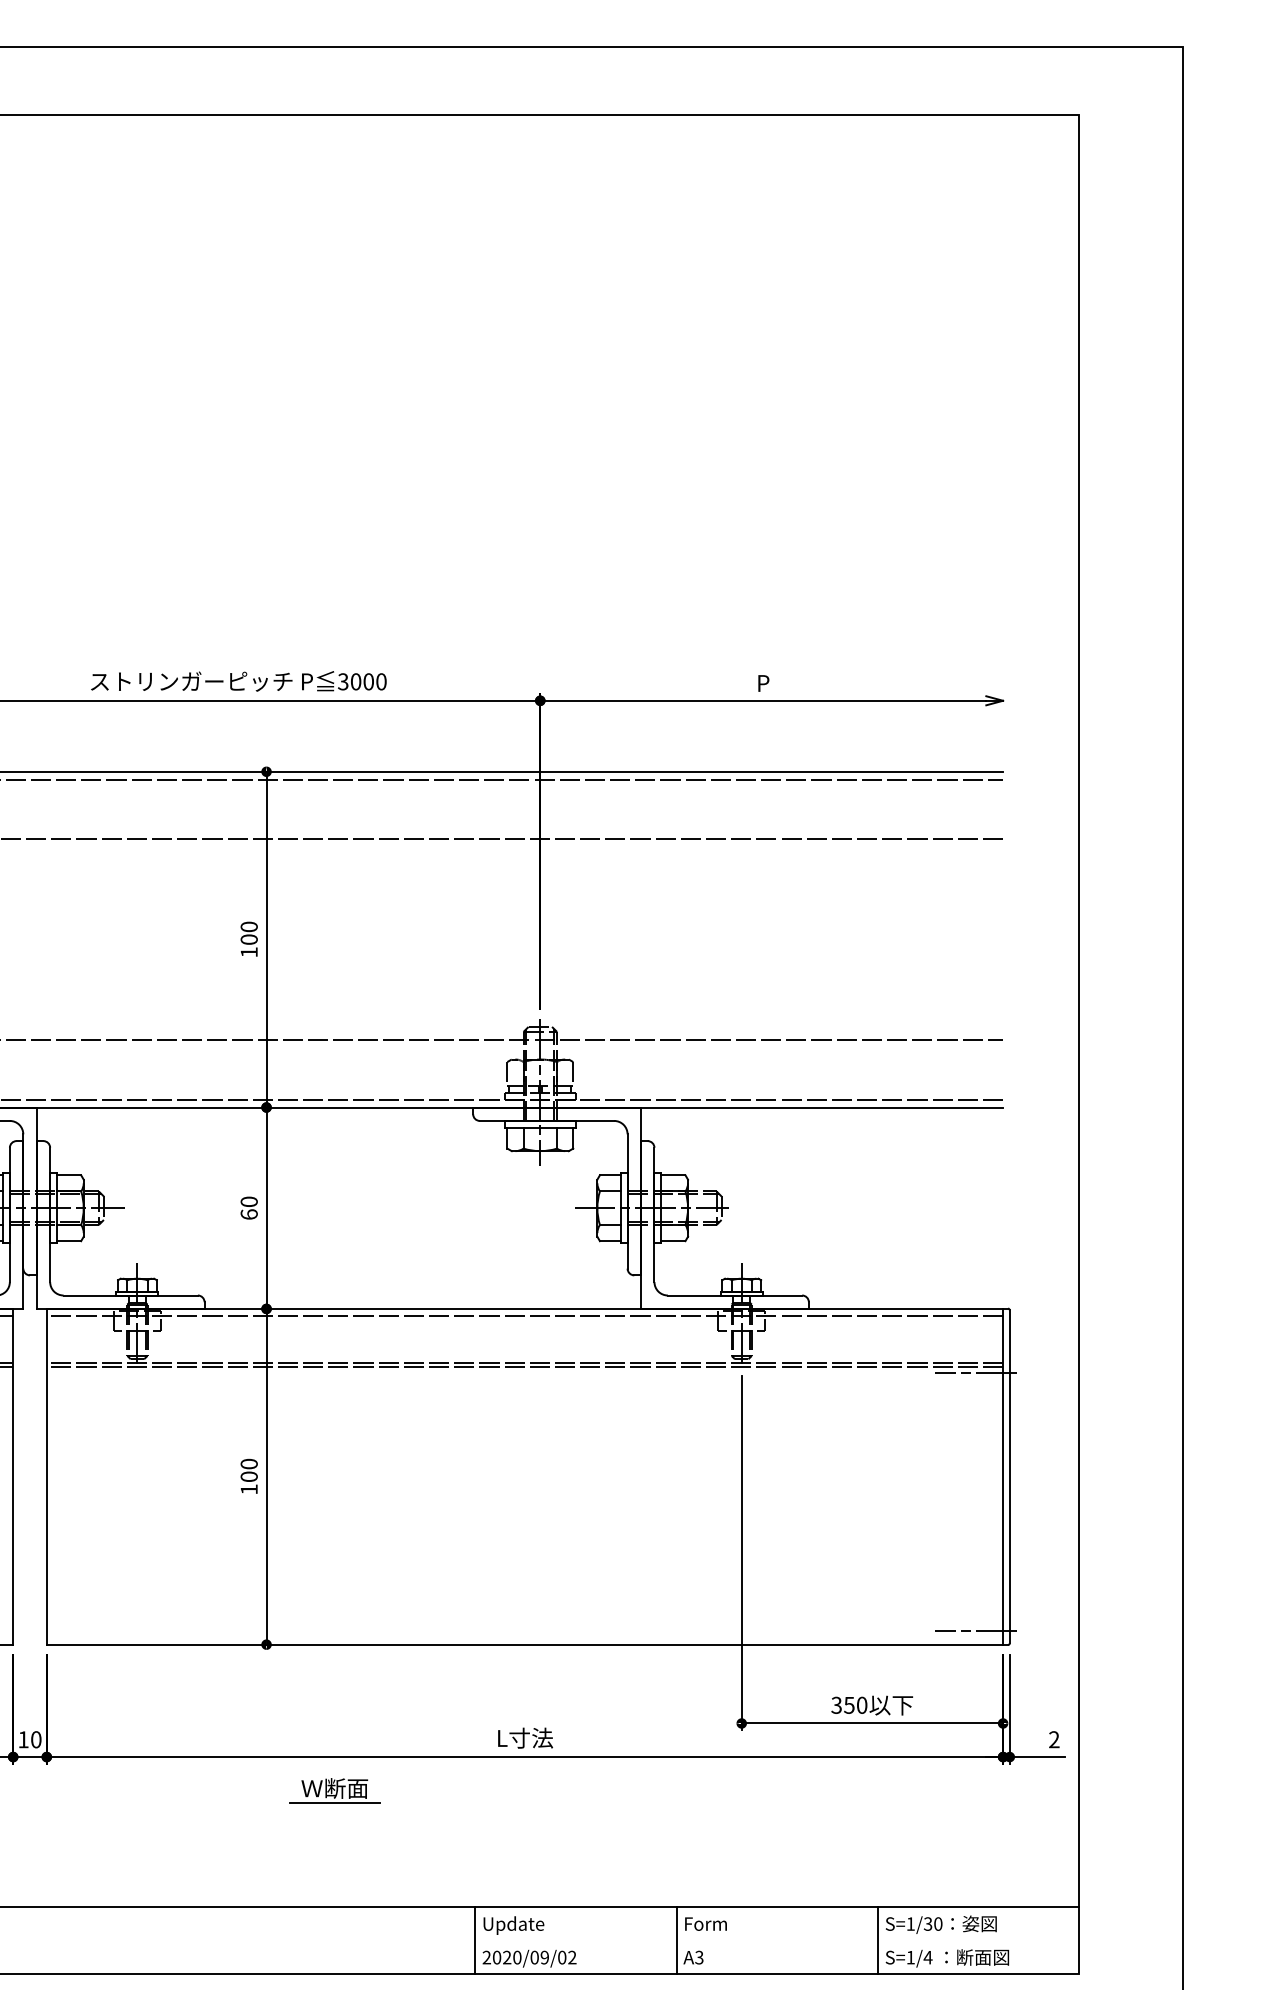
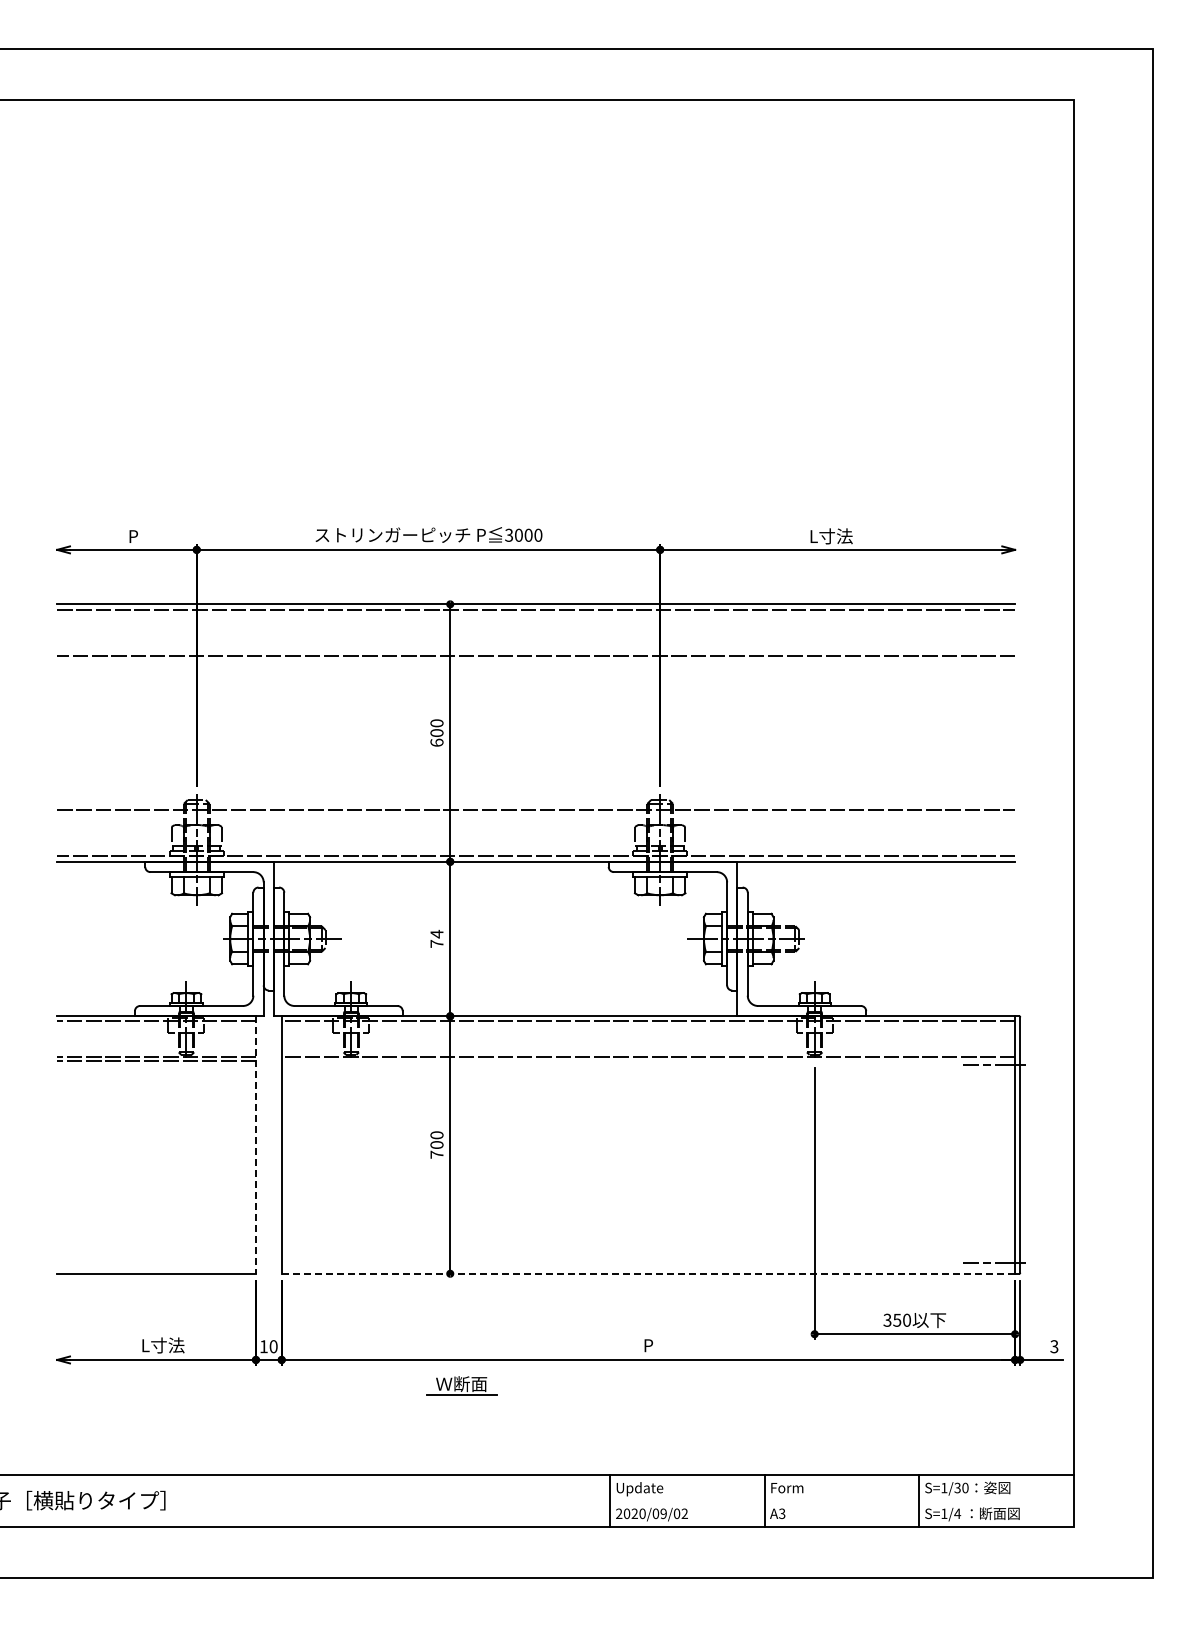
text: (763, 683) -> (831, 536), P -> L寸法
text: (248, 951) -> (436, 742), 100 -> 600
text: (248, 1207) -> (436, 938), 60 -> 74
line: (525, 1366) -> (648, 1060), removed
line: (12, 1477) -> (255, 1145), solid -> dashed
text: (248, 1489) -> (436, 1154), 100 -> 700
line: (525, 1644) -> (648, 1273), solid -> dashed
text: (525, 1738) -> (648, 1345), L寸法 -> P
text: (1054, 1739) -> (1054, 1346), 2 -> 3
part: (334, 1790) -> (461, 1385), moved

